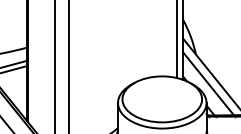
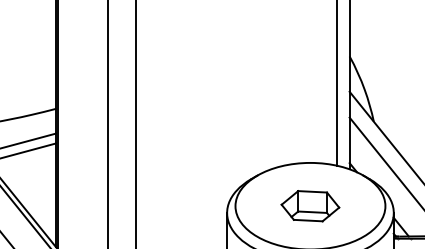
part: (161, 99) -> (308, 206), added

